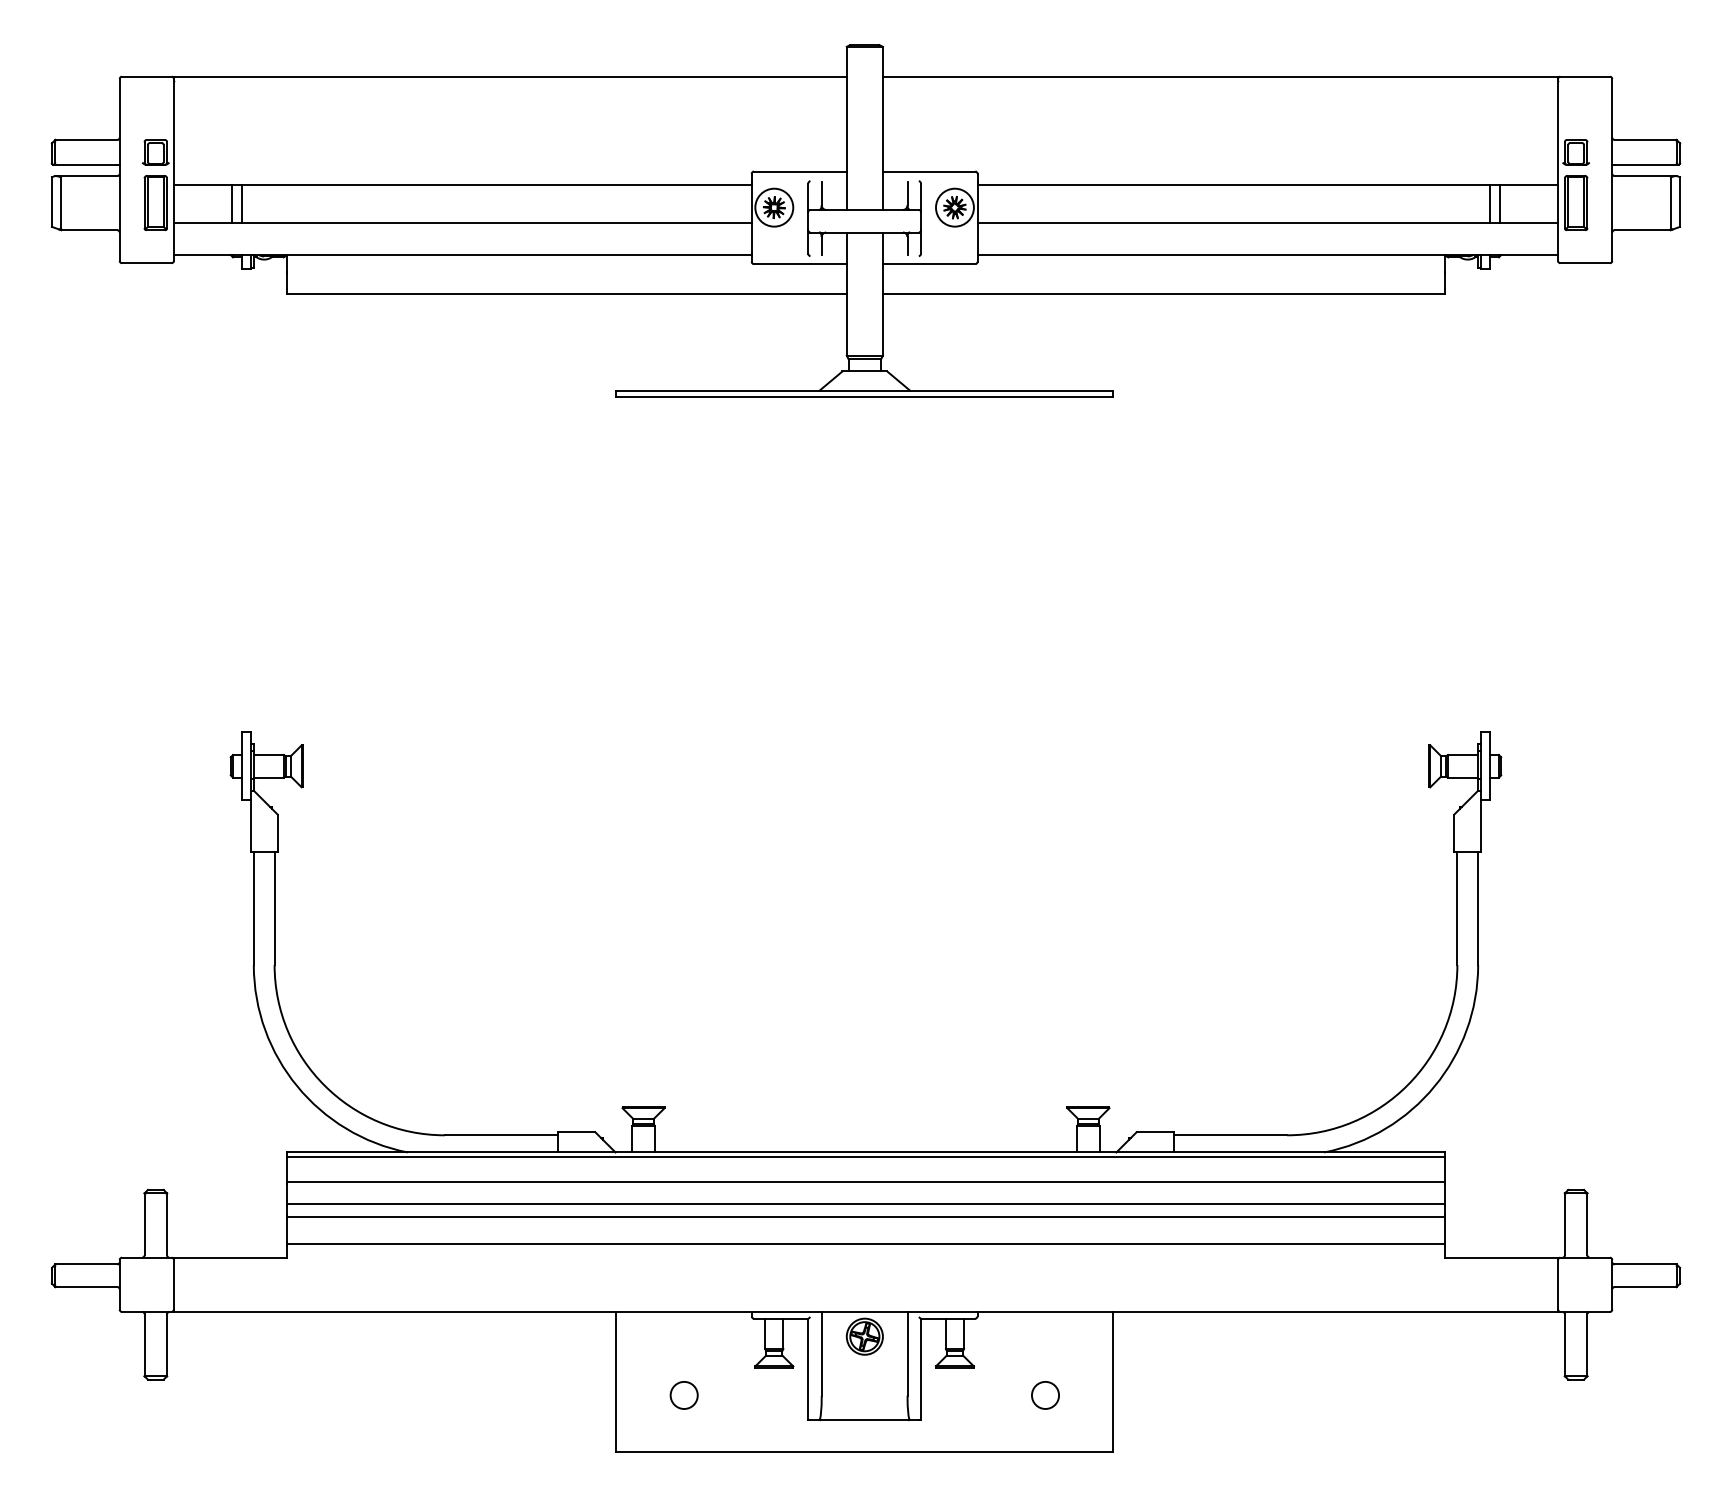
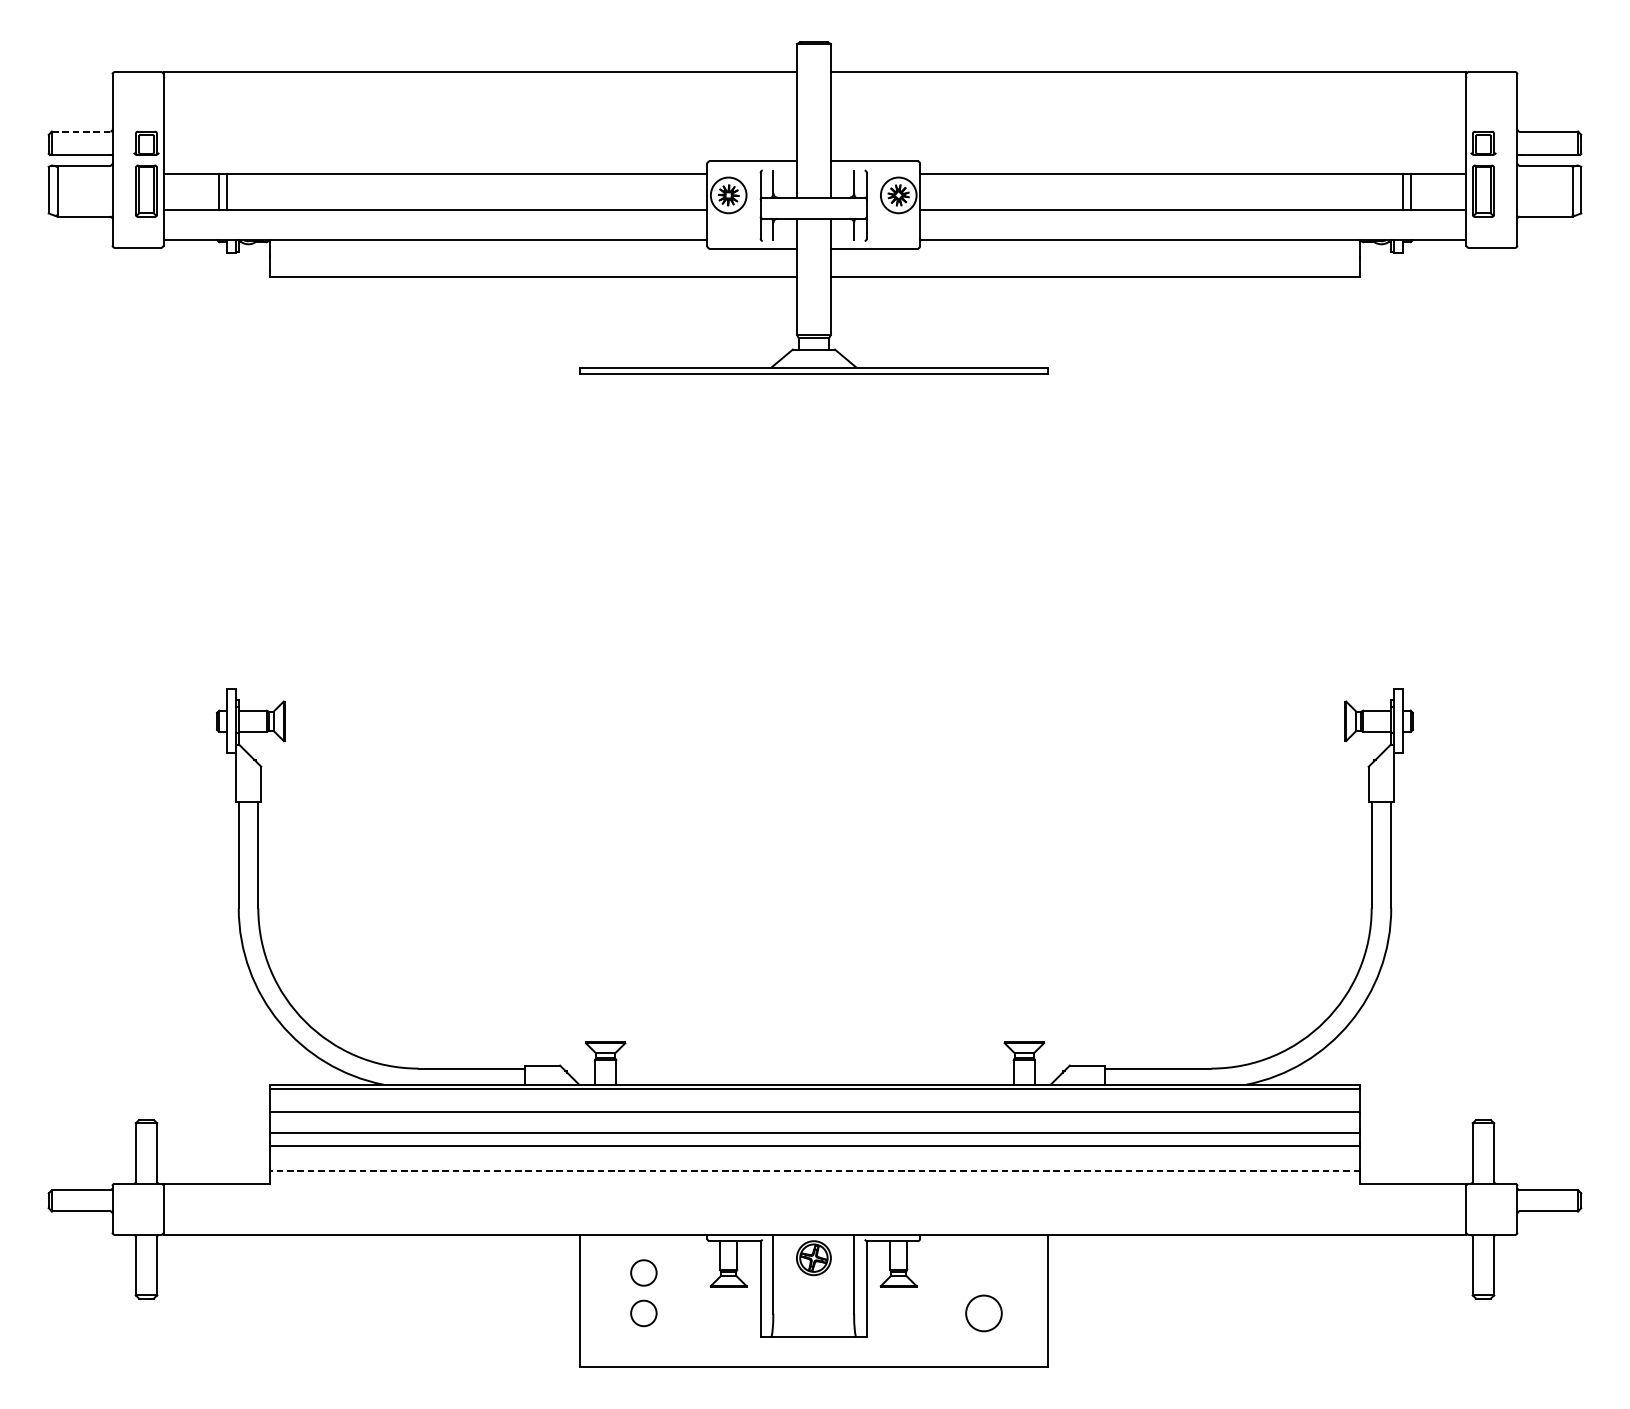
line: (85, 139) -> (80, 131), solid -> dashed
line: (865, 1244) -> (814, 1171), solid -> dashed
circle: (683, 1352) -> (643, 1273), added
circle: (1045, 1395) -> (983, 1313), size x1.4

